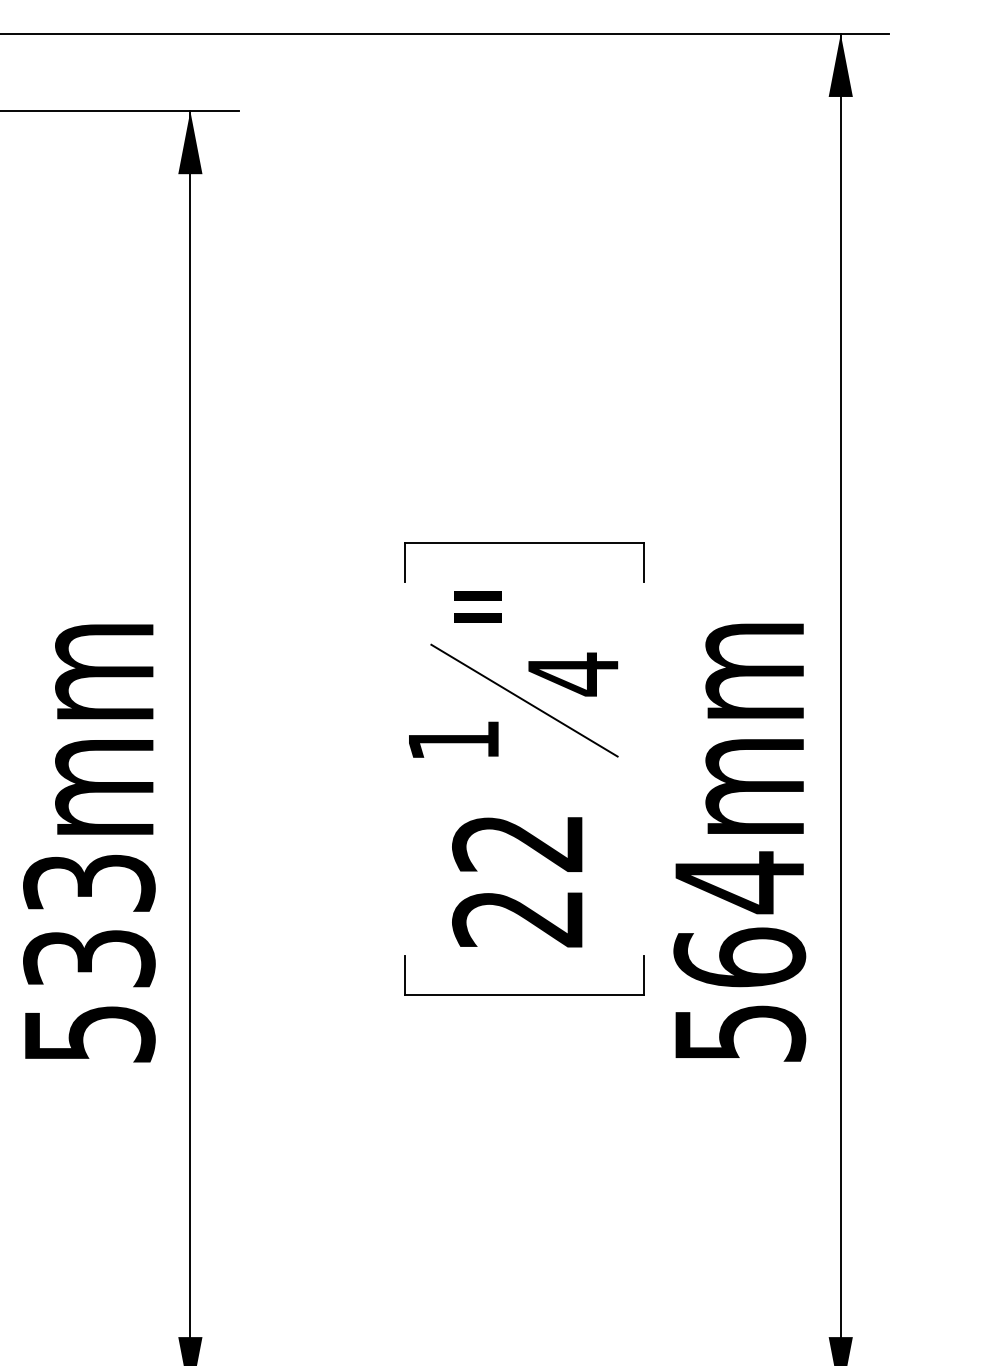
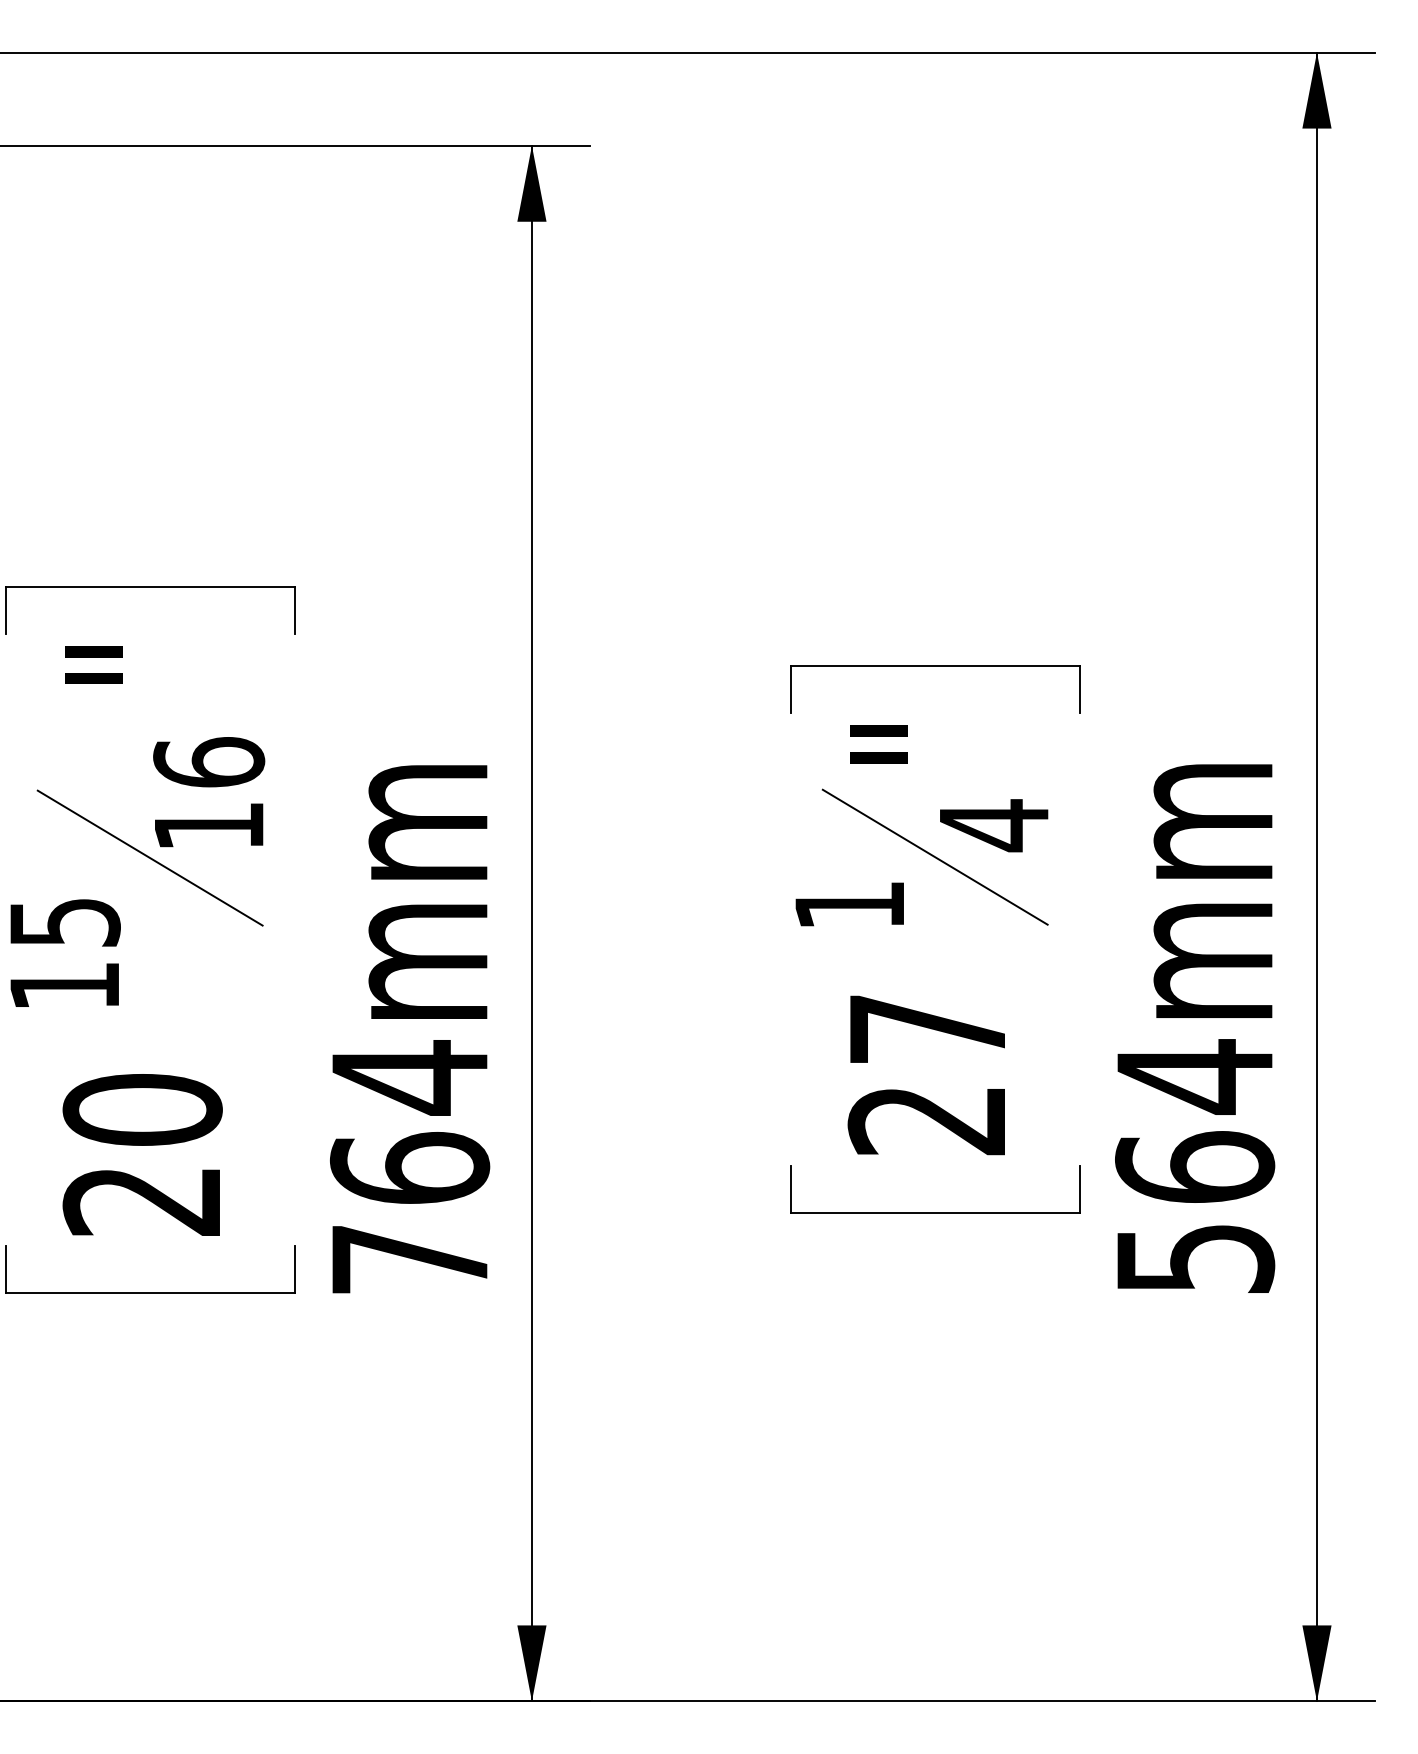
text: (516, 843) -> (925, 1029), 22 -> 27
text: (88, 956) -> (409, 1166), 533mm -> 764mm

